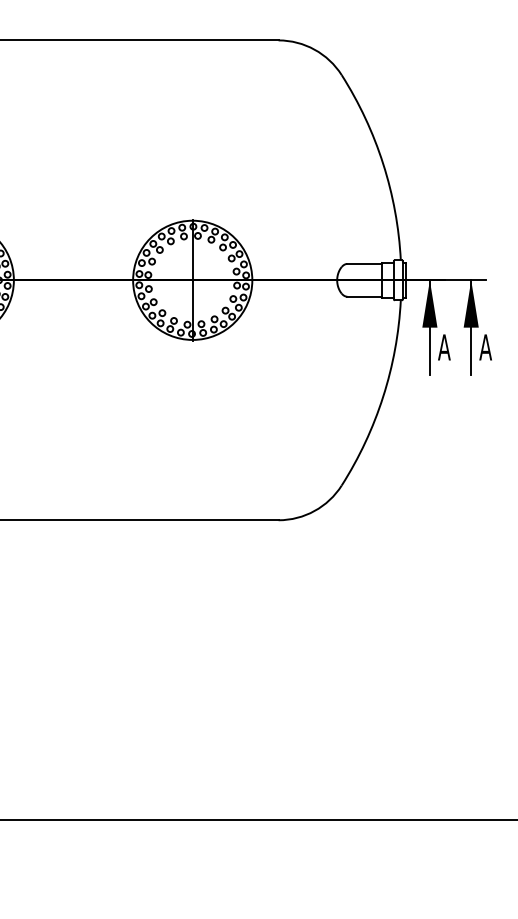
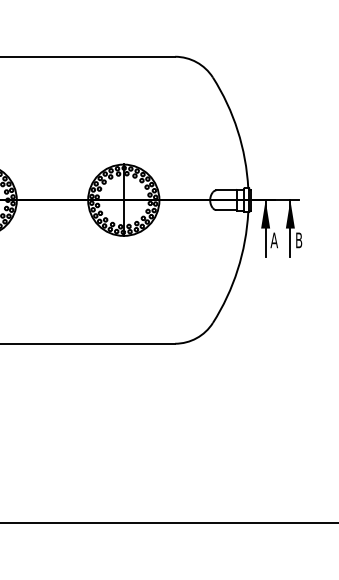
text: (484, 347) -> (298, 240), A -> B

